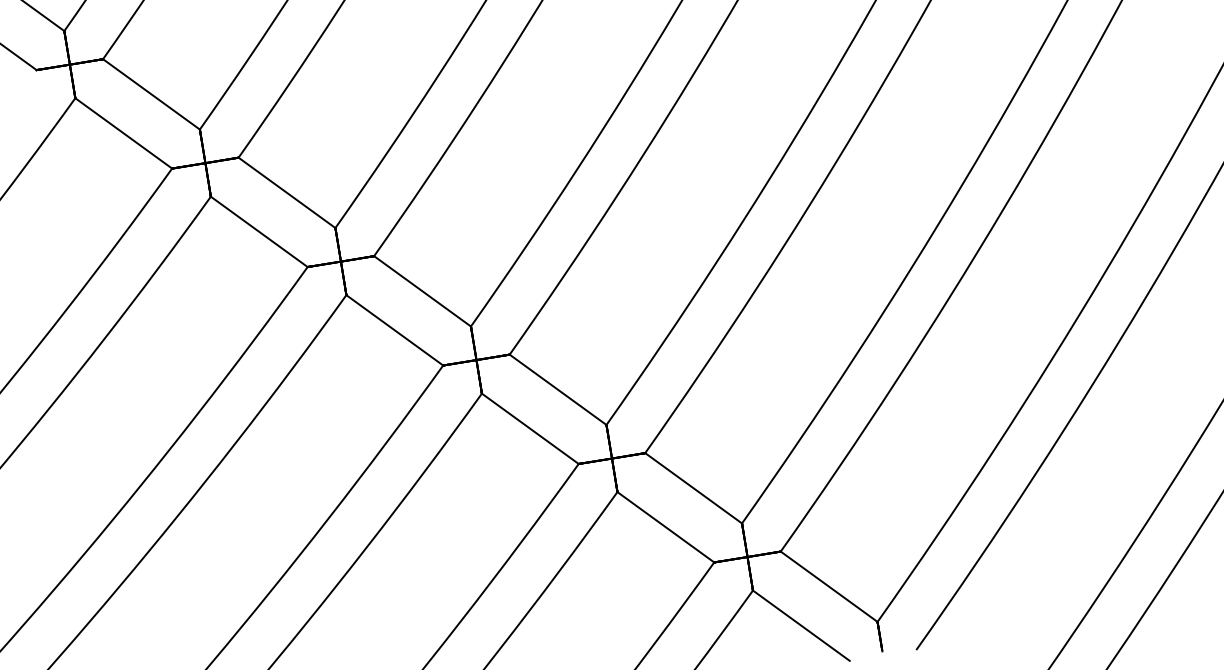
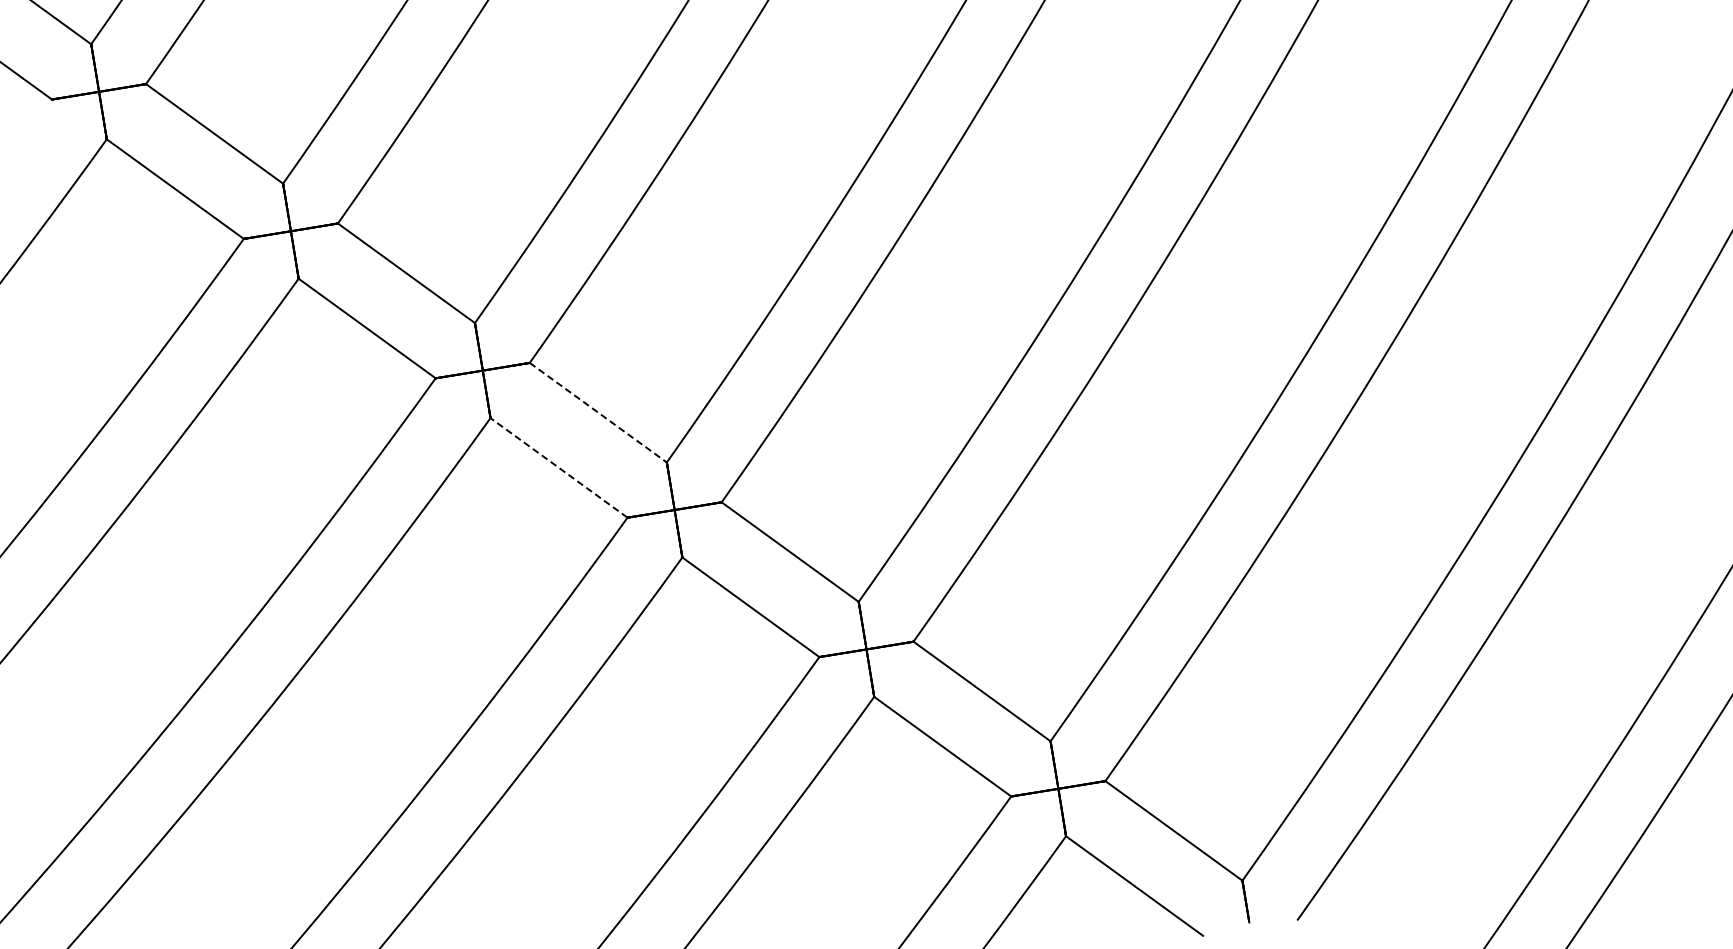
line: (422, 291) -> (598, 412), solid -> dashed
line: (395, 330) -> (559, 467), solid -> dashed

